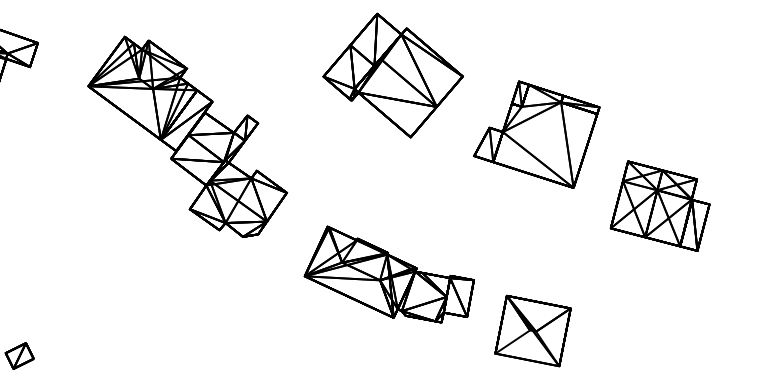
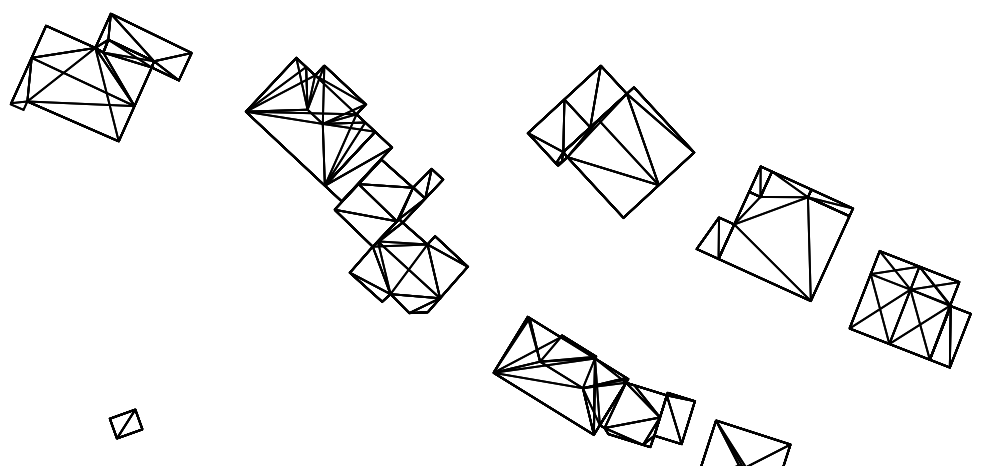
part: (658, 206) -> (909, 309), moved
part: (388, 273) -> (593, 381), moved

